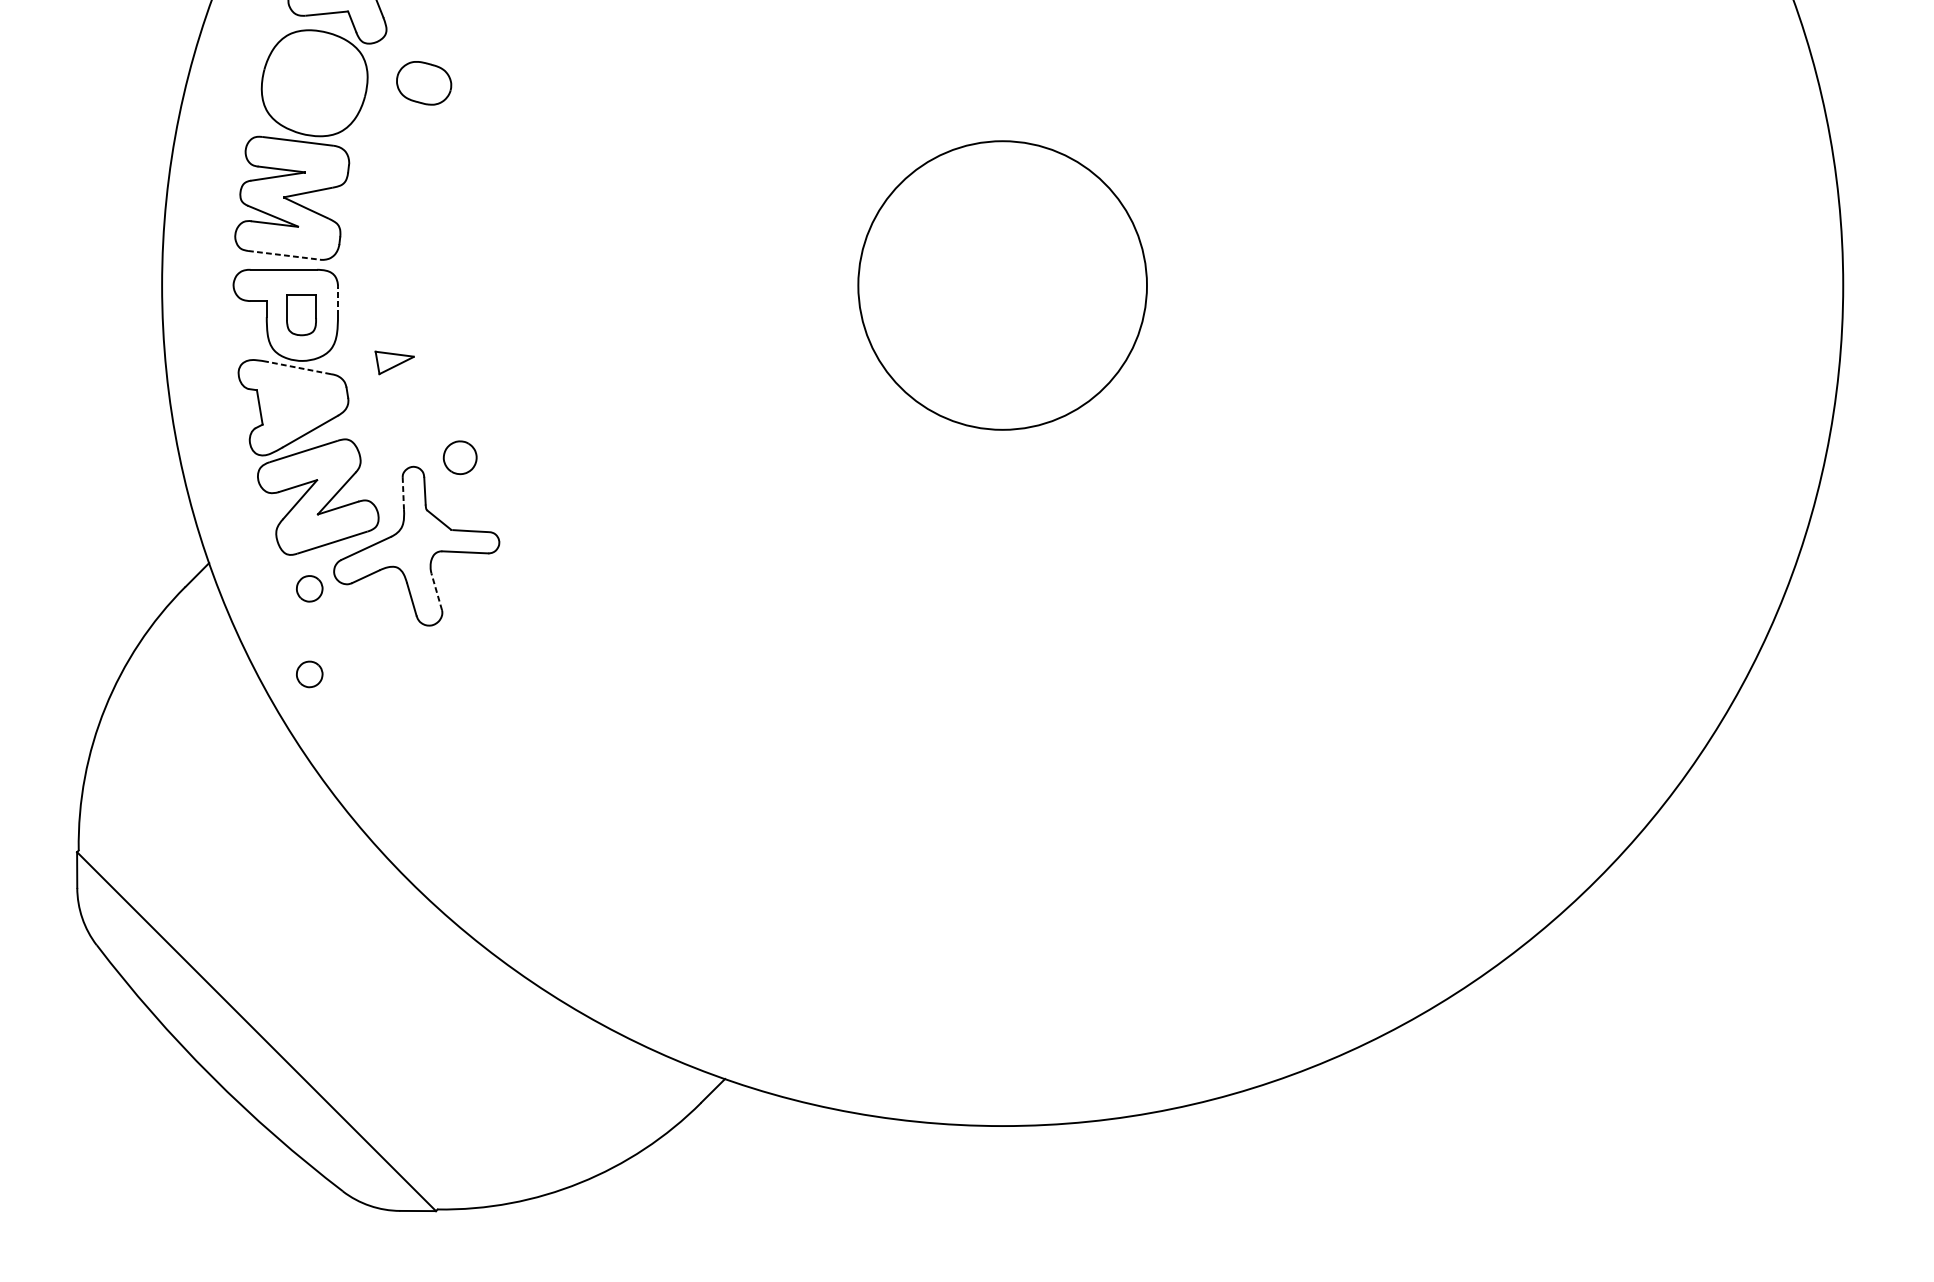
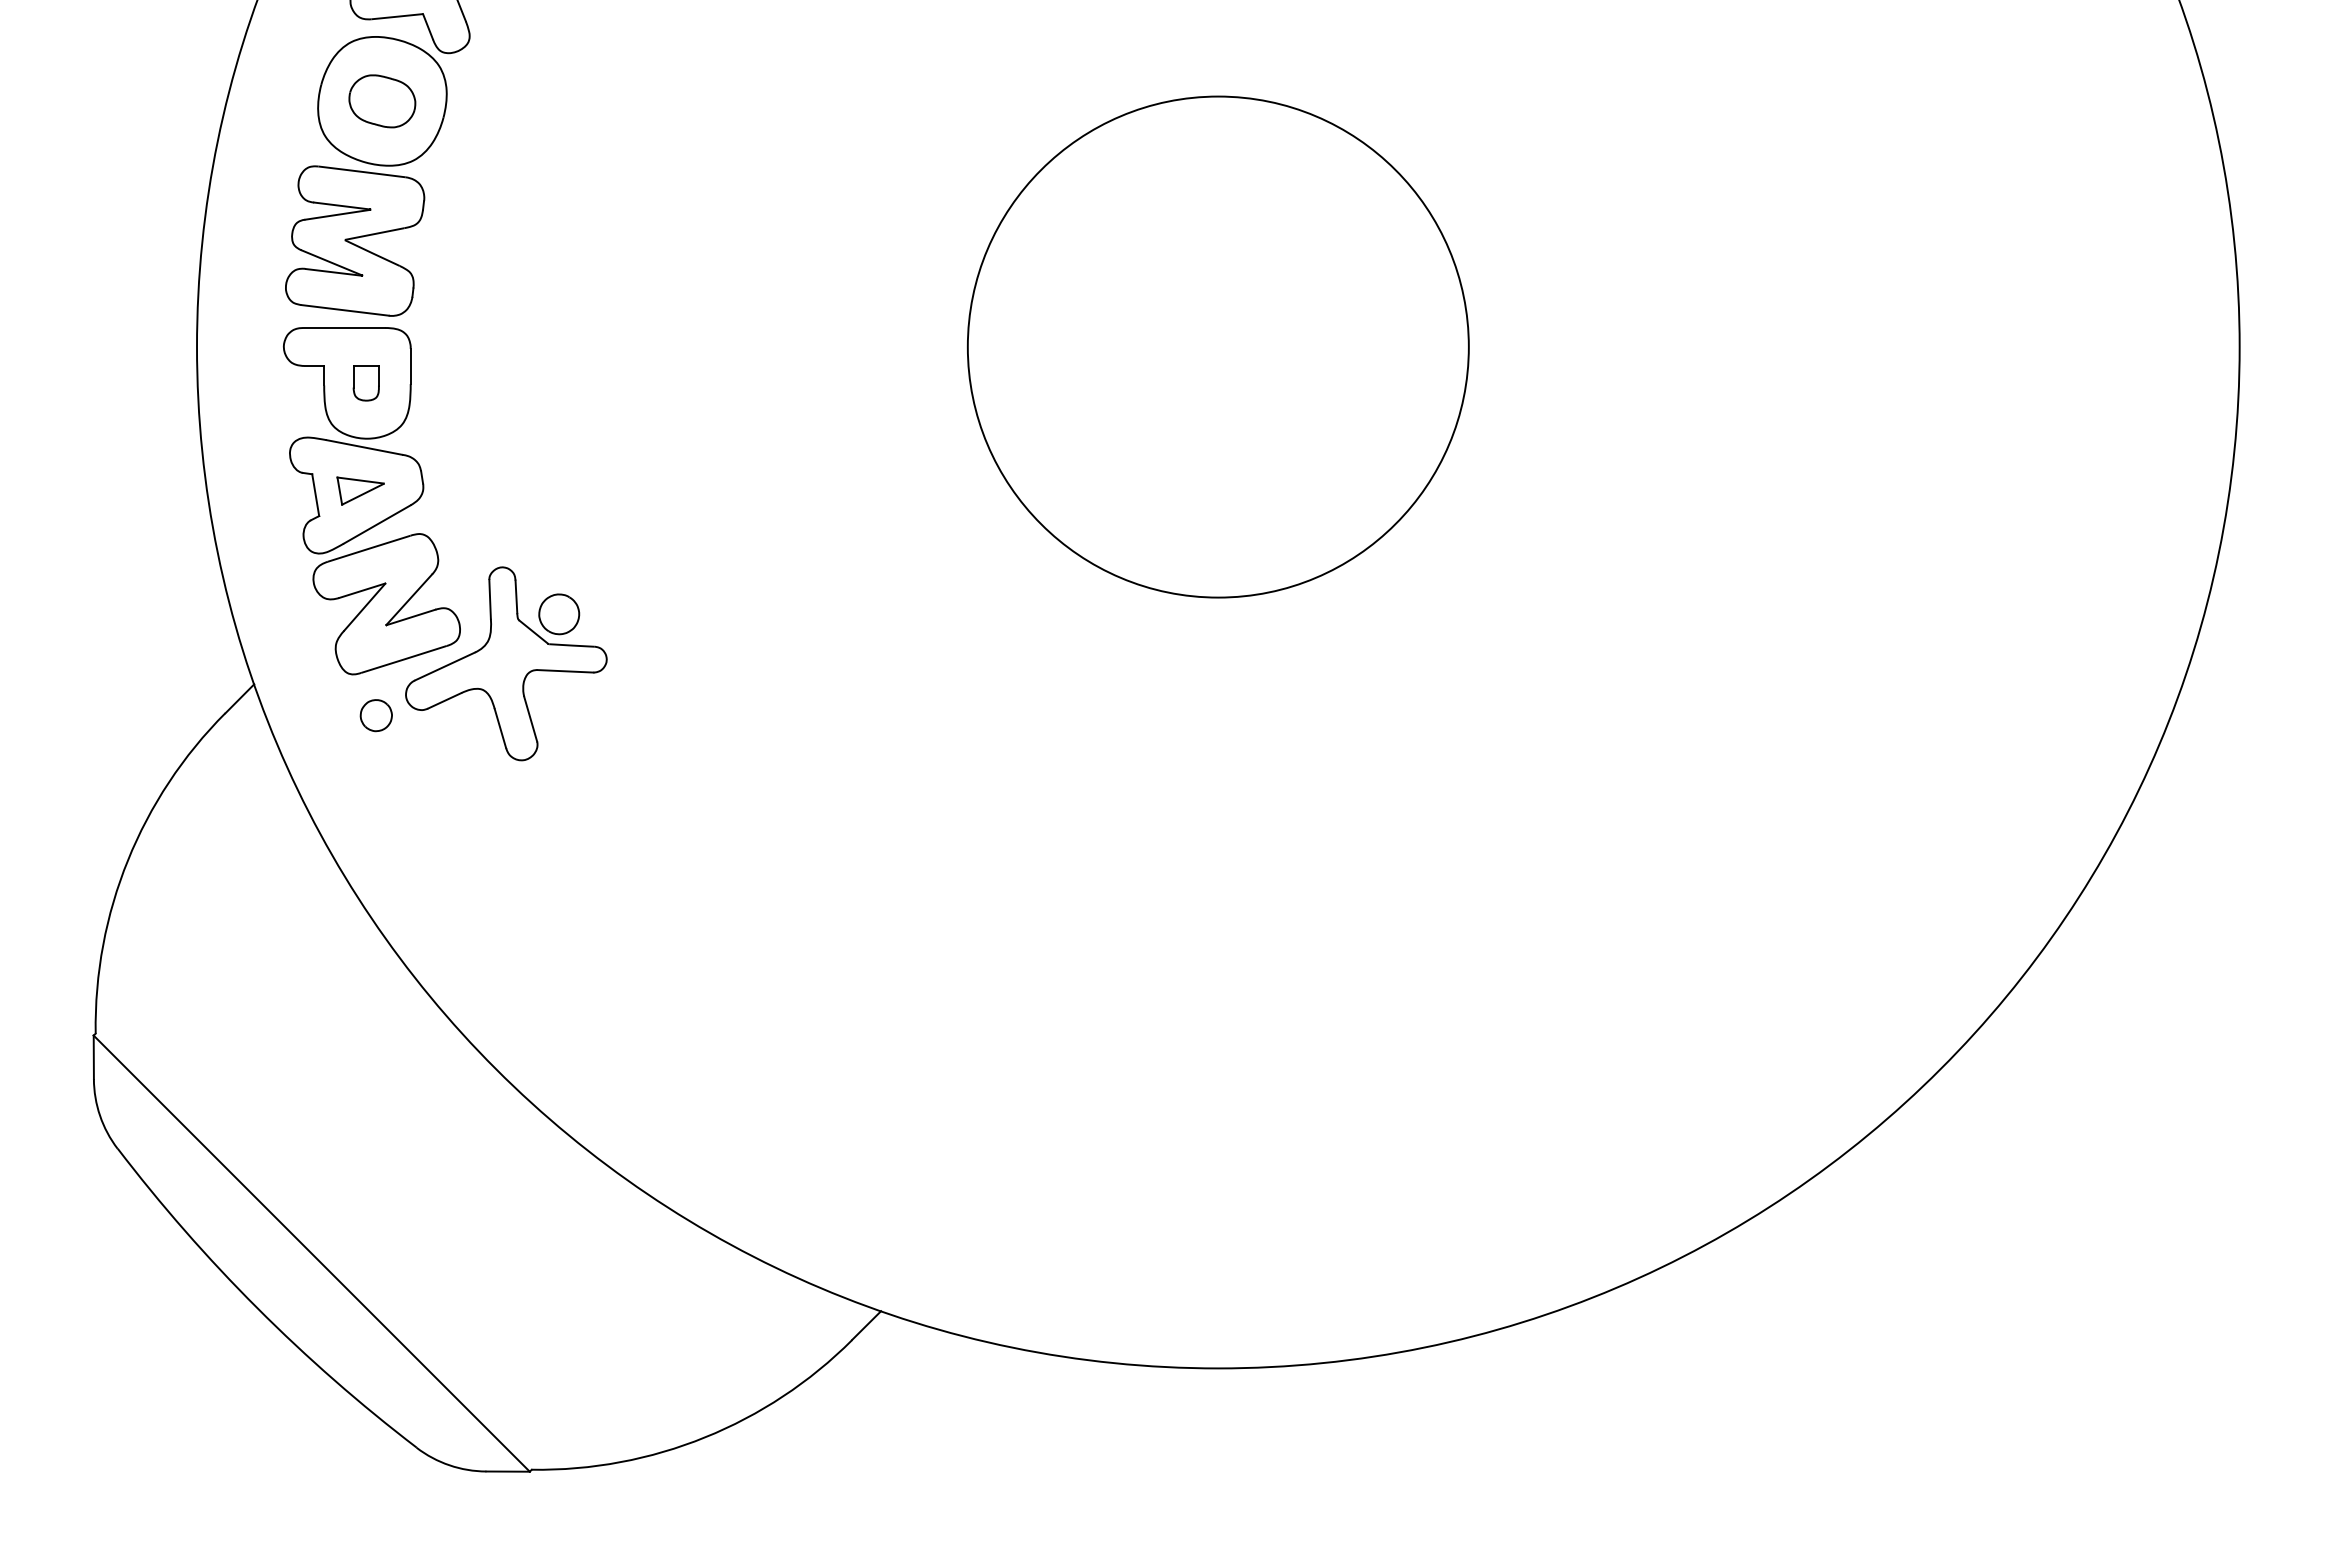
part: (424, 83) -> (382, 101), moved
line: (284, 255) -> (345, 310), dashed -> solid
circle: (1001, 285) -> (1217, 346), size x1.43
line: (337, 301) -> (410, 366), dashed -> solid
part: (300, 315) -> (365, 383), size x0.71
part: (394, 362) -> (360, 490), moved
line: (299, 368) -> (363, 447), dashed -> solid
part: (460, 457) -> (559, 614), moved
line: (403, 493) -> (490, 599), dashed -> solid
line: (436, 591) -> (530, 718), dashed -> solid
part: (309, 674) -> (375, 819), removed

